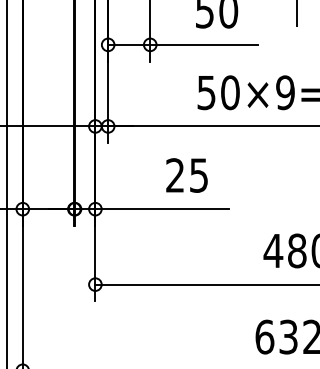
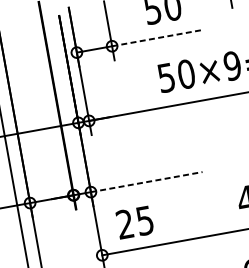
line: (204, 44) -> (157, 37), solid -> dashed
text: (186, 175) -> (134, 222), moved
line: (162, 209) -> (147, 182), solid -> dashed

